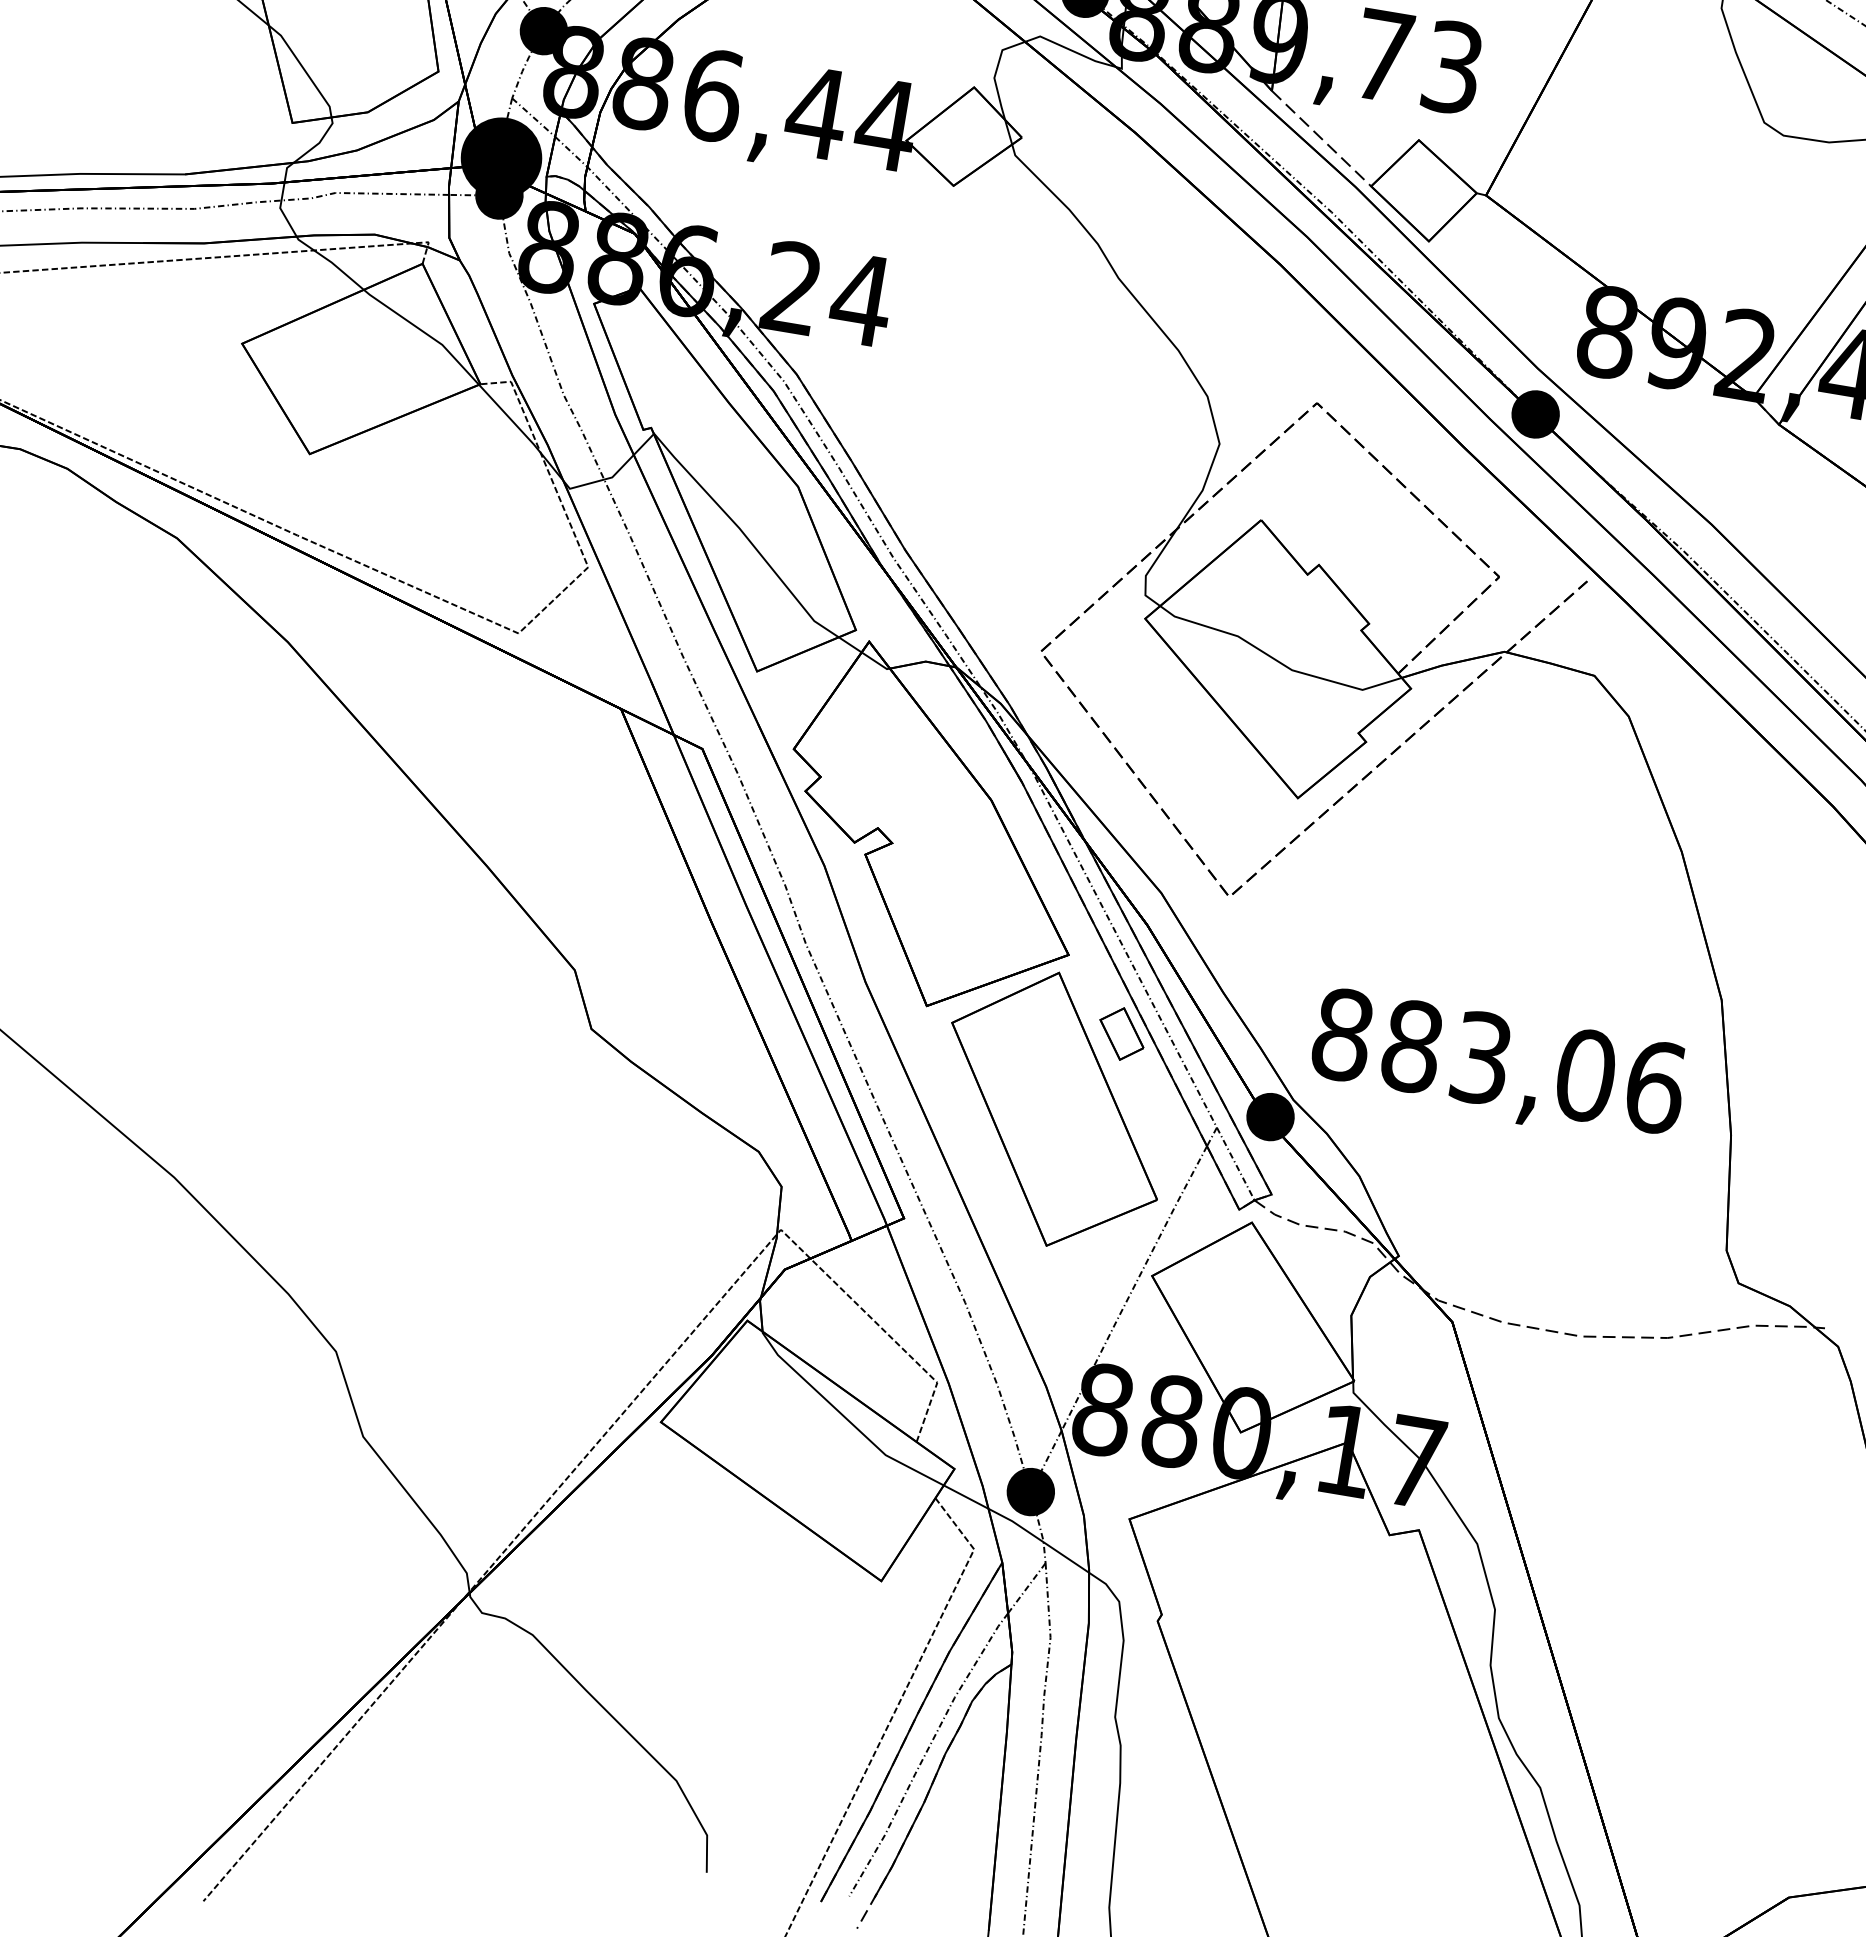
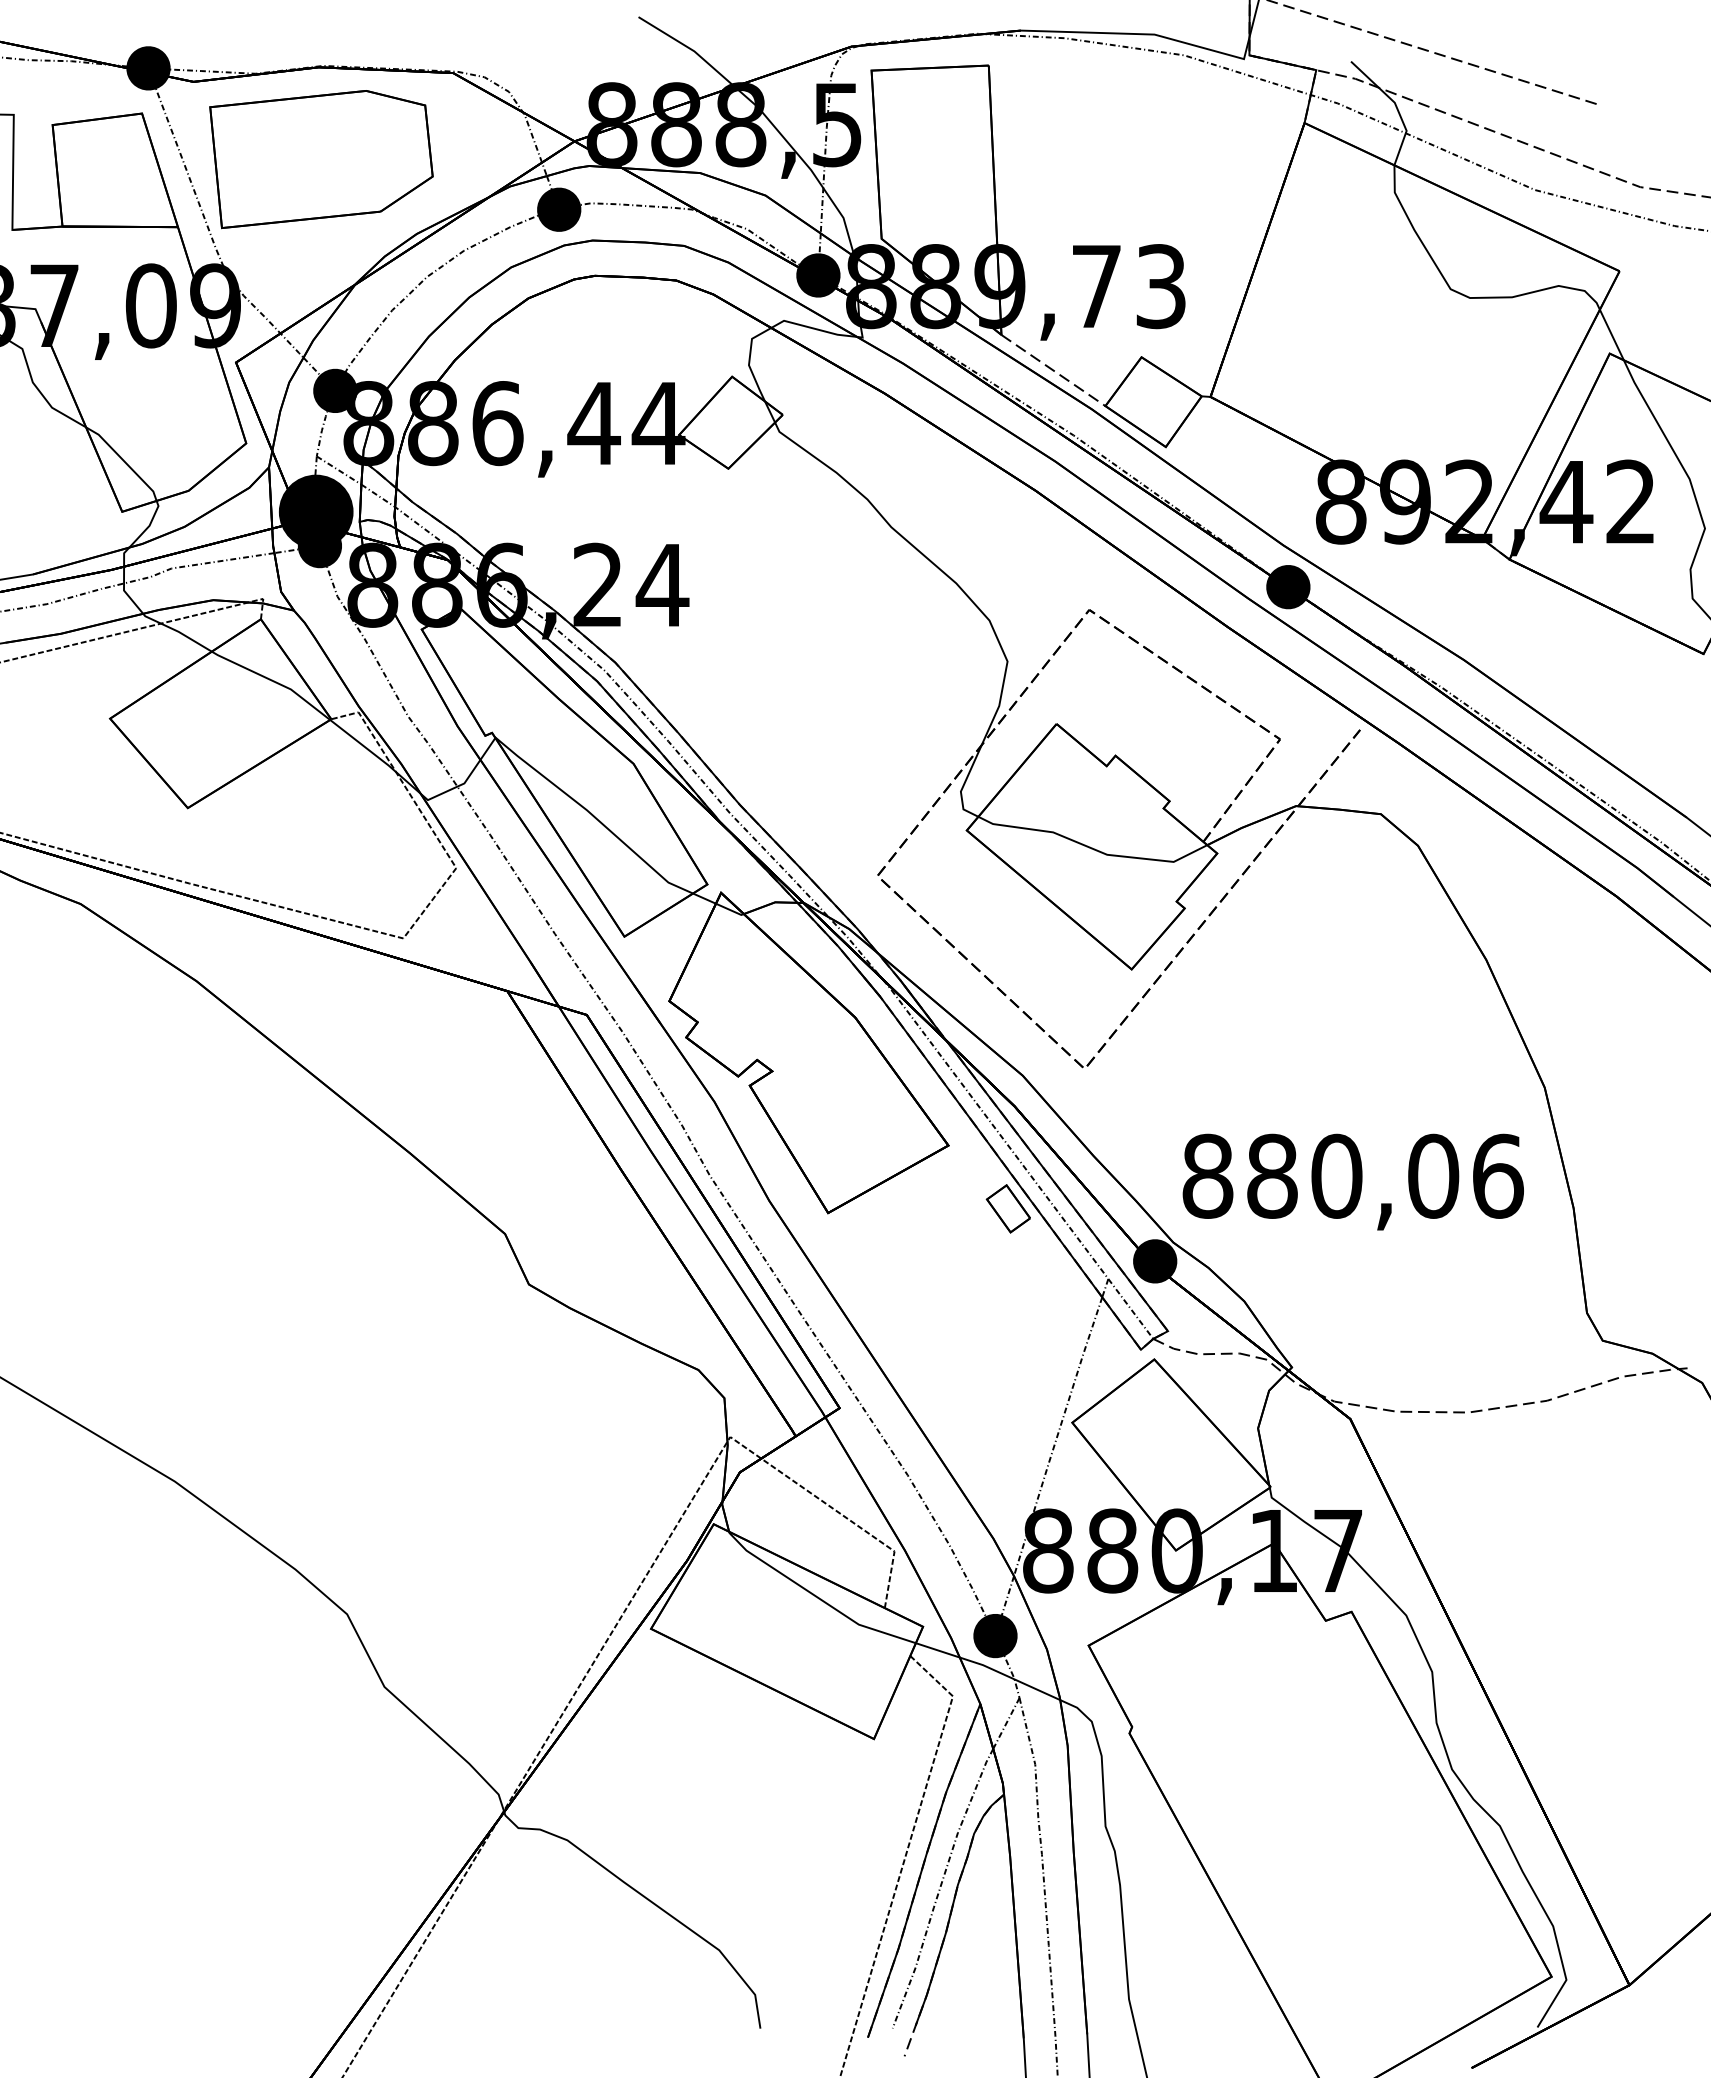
text: (1481, 1057) -> (1336, 1175), 883,06 -> 880,06
part: (1054, 1109) -> (959, 1287), removed

